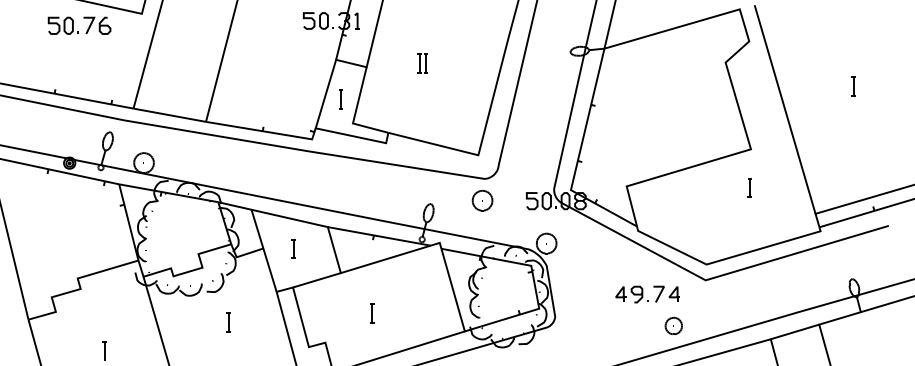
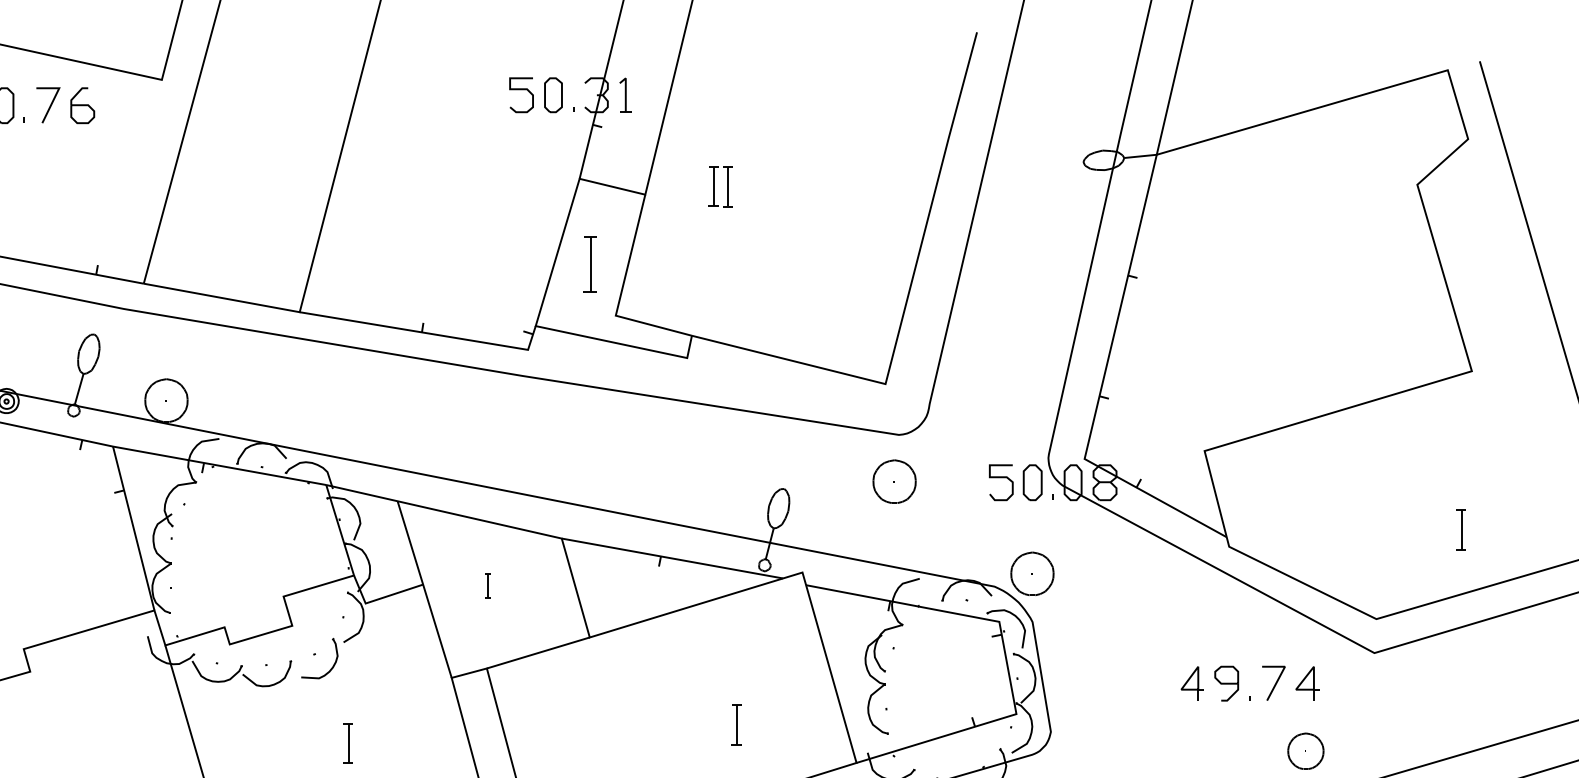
part: (422, 63) -> (720, 186), moved
part: (340, 99) -> (589, 264), size x1.4
part: (749, 187) -> (1460, 528), moved
part: (293, 248) -> (487, 584), size x0.6
part: (372, 313) -> (737, 724), moved

